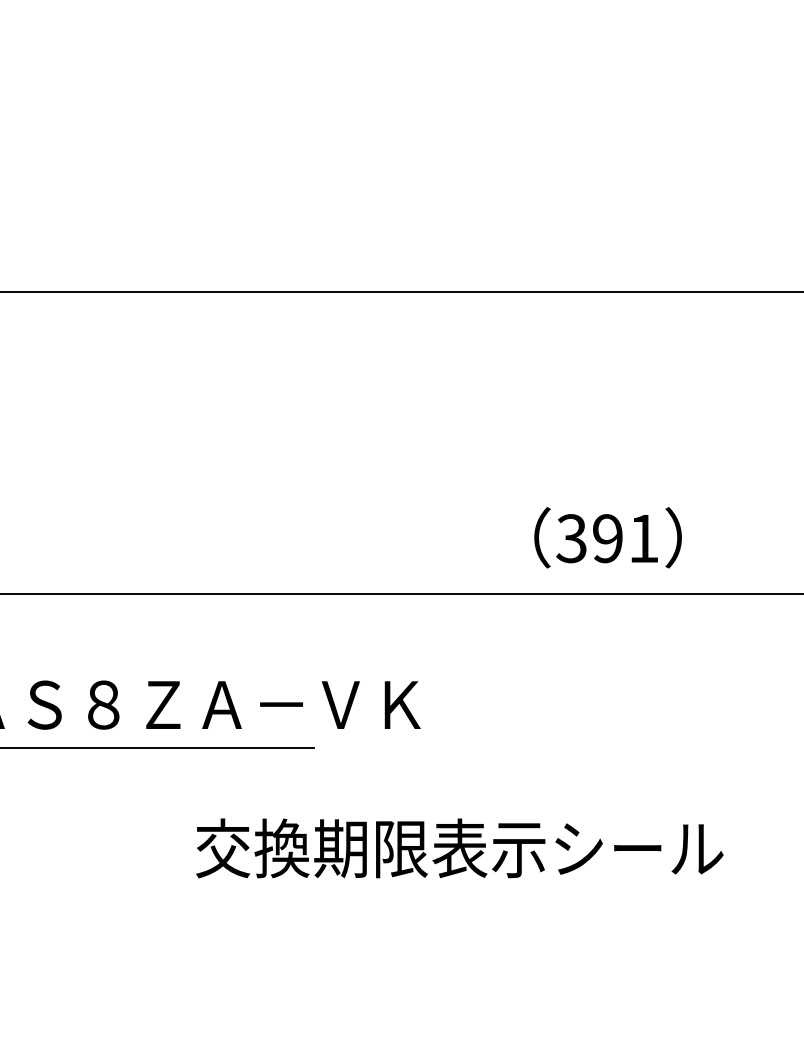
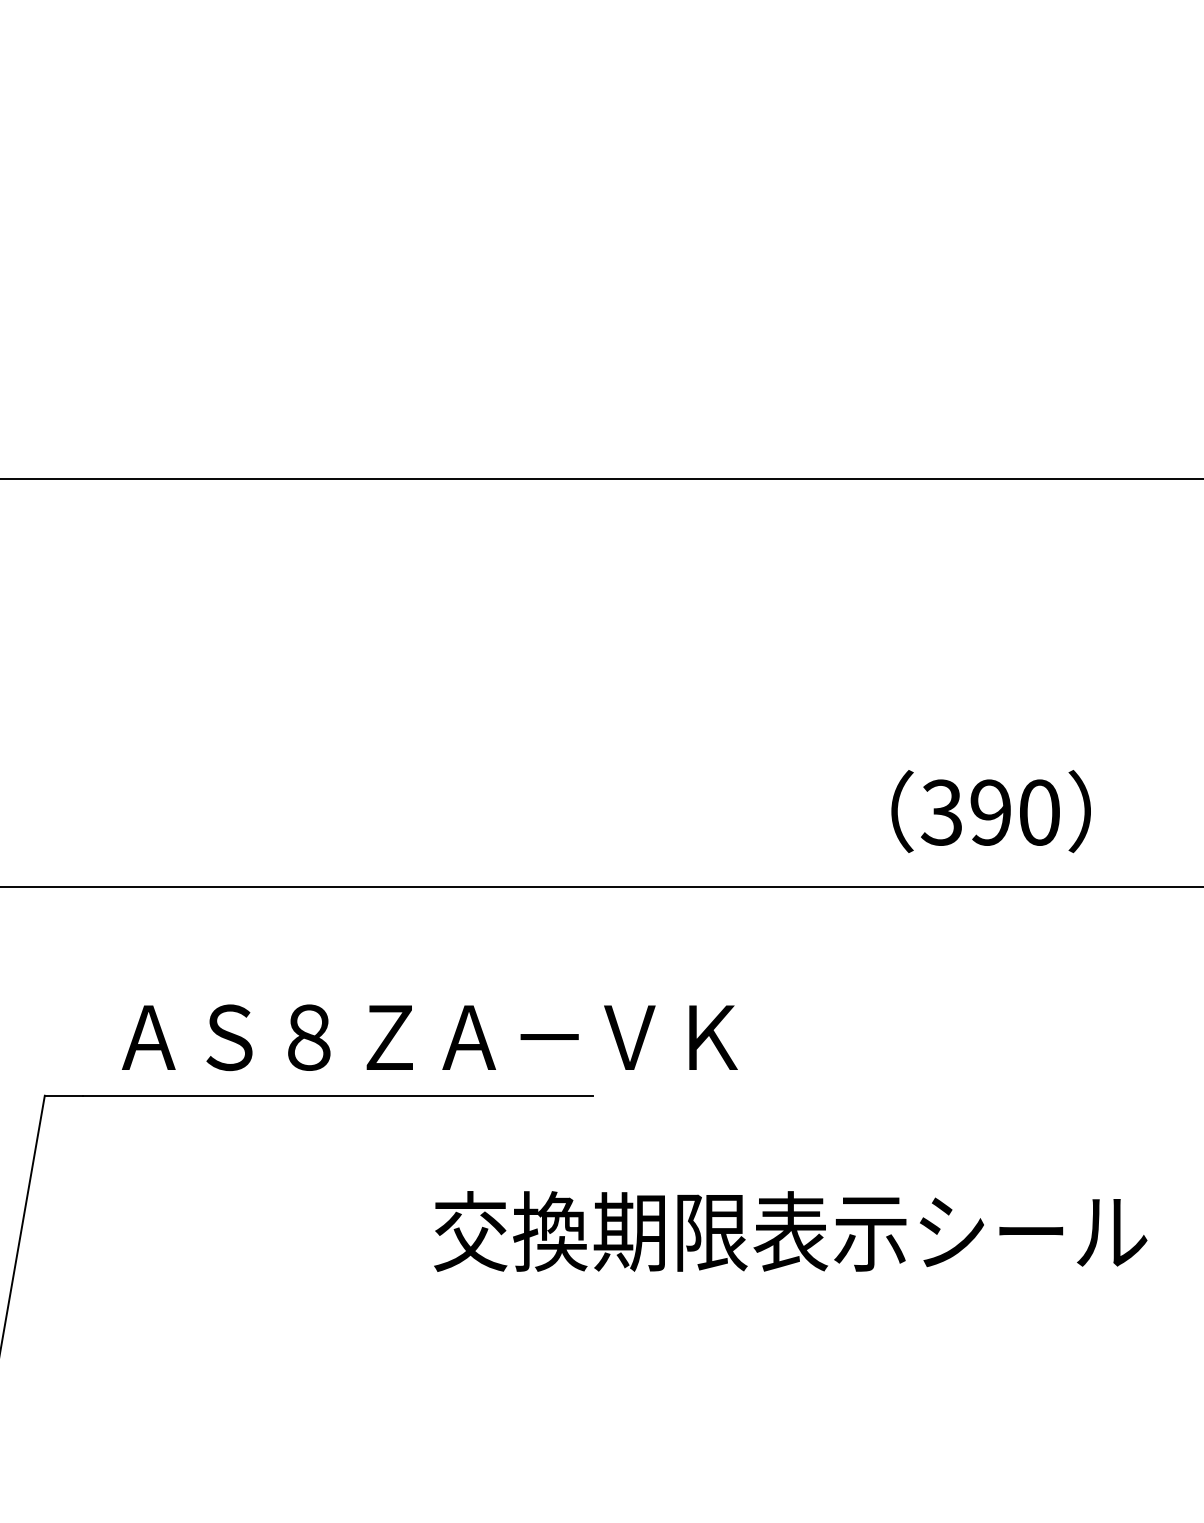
text: (643, 538) -> (1039, 812), 391 -> 390

